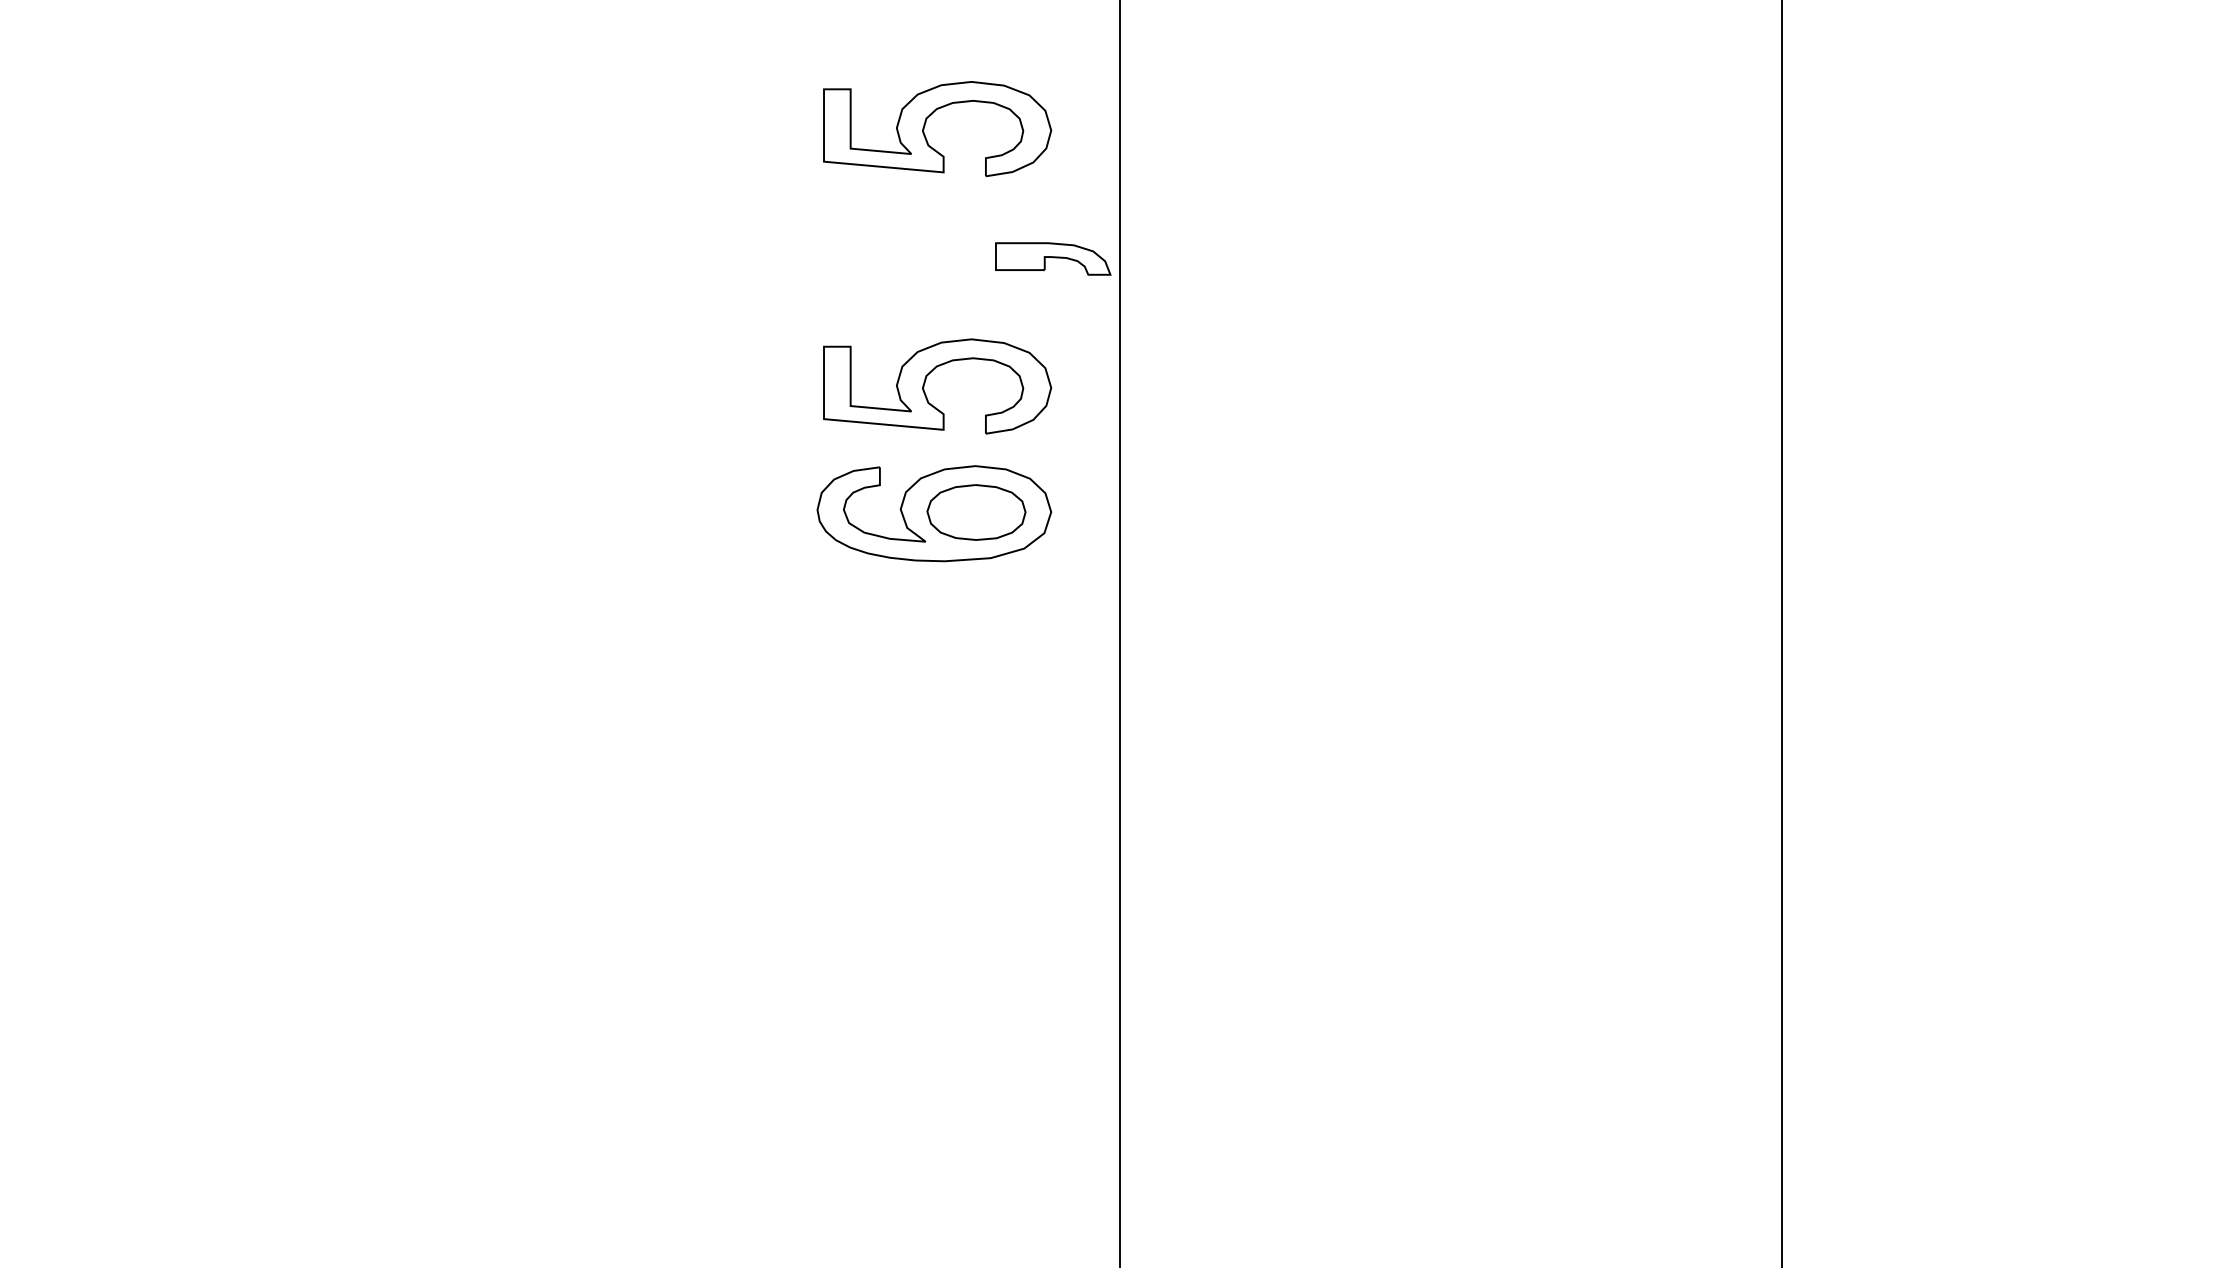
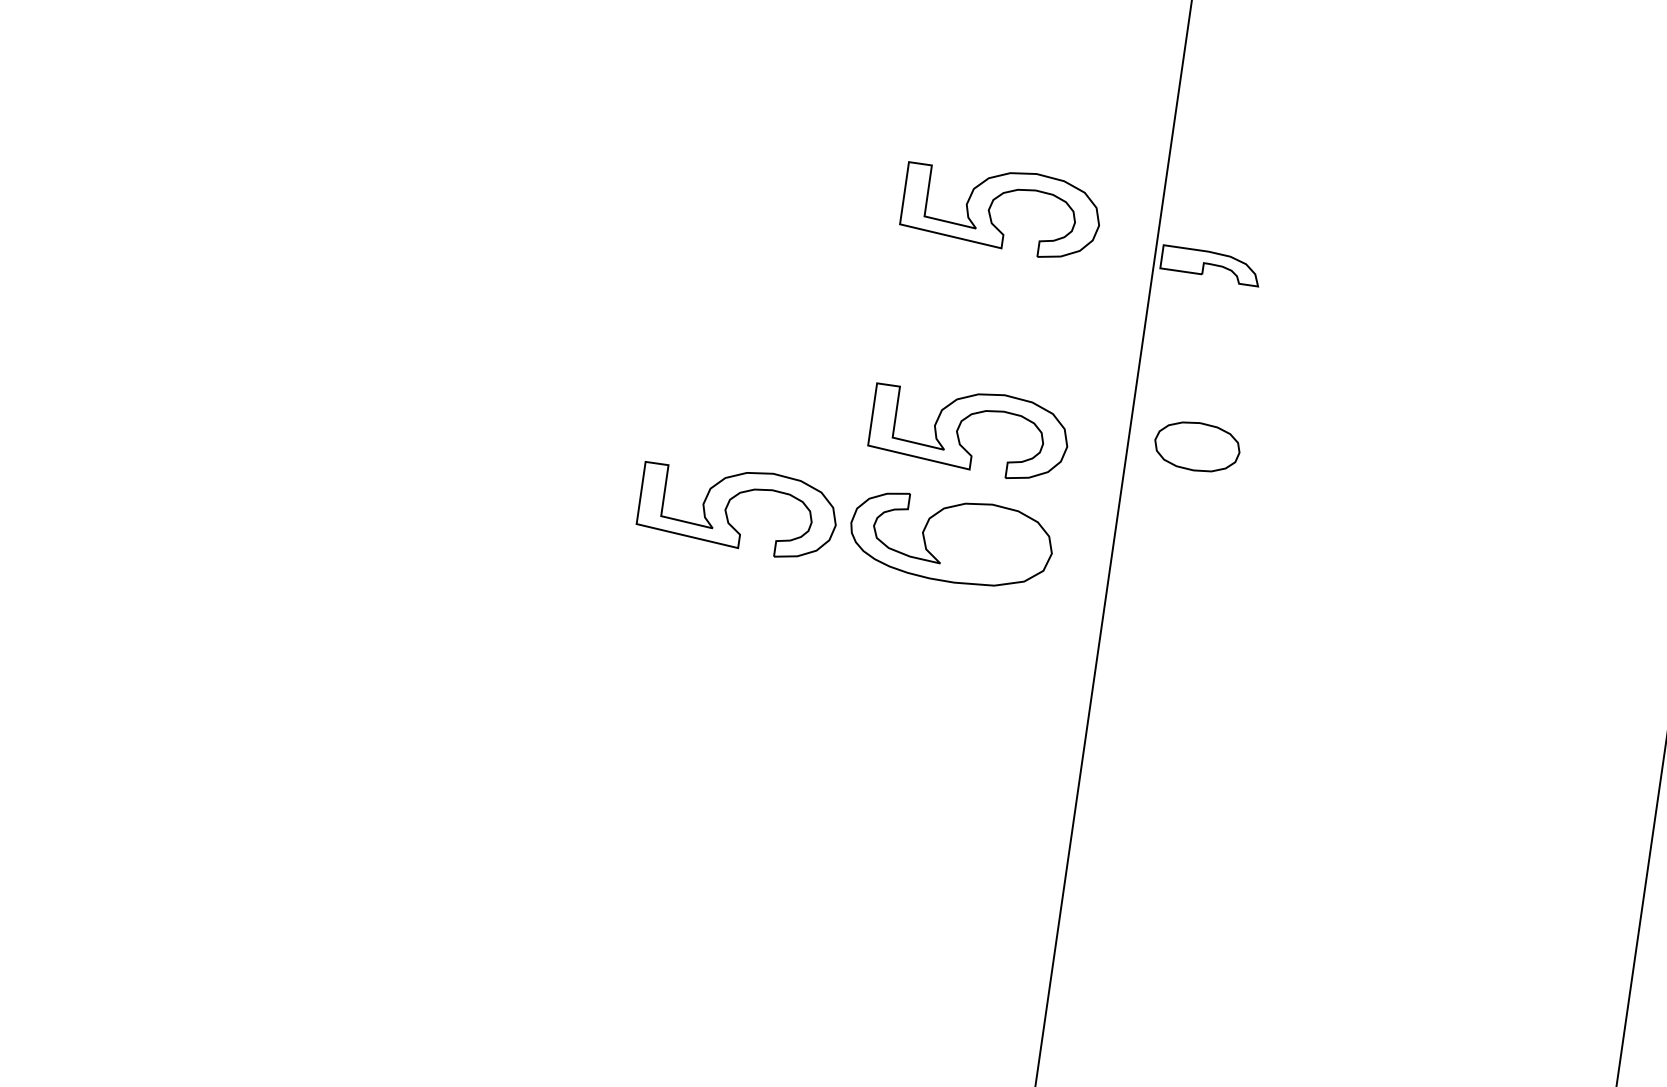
part: (1053, 258) -> (1211, 265), moved
part: (674, 511) -> (728, 506), added
part: (976, 512) -> (1197, 446), moved

